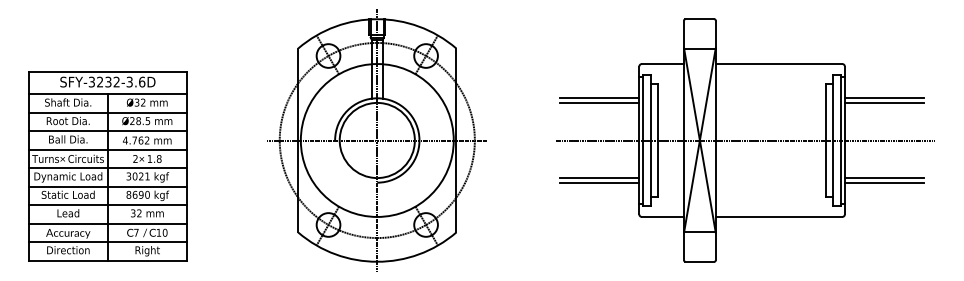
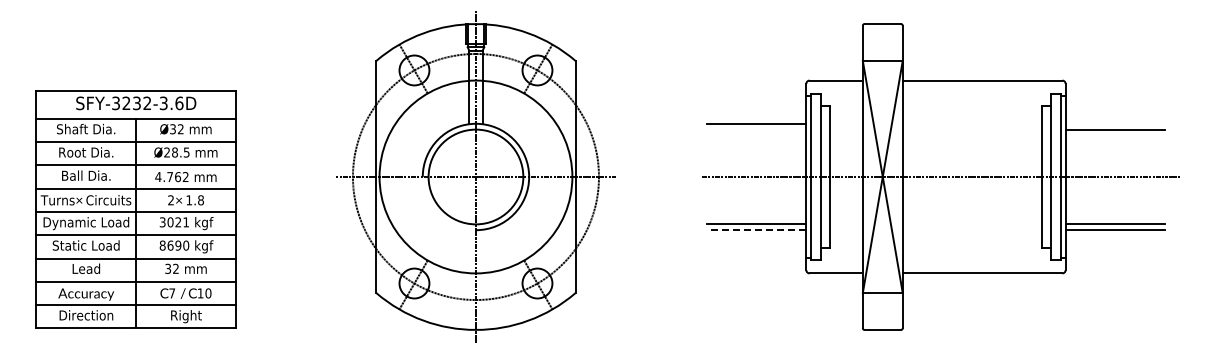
line: (884, 98) -> (1115, 123), removed
line: (599, 102) -> (756, 129), removed
line: (599, 182) -> (756, 230), solid -> dashed

